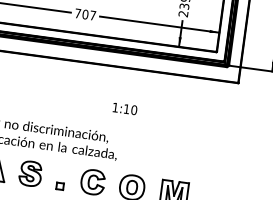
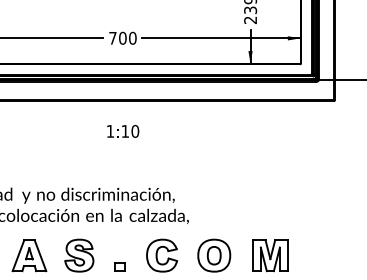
text: (92, 14) -> (132, 37), 707 -> 700
text: (125, 109) -> (123, 131), moved

